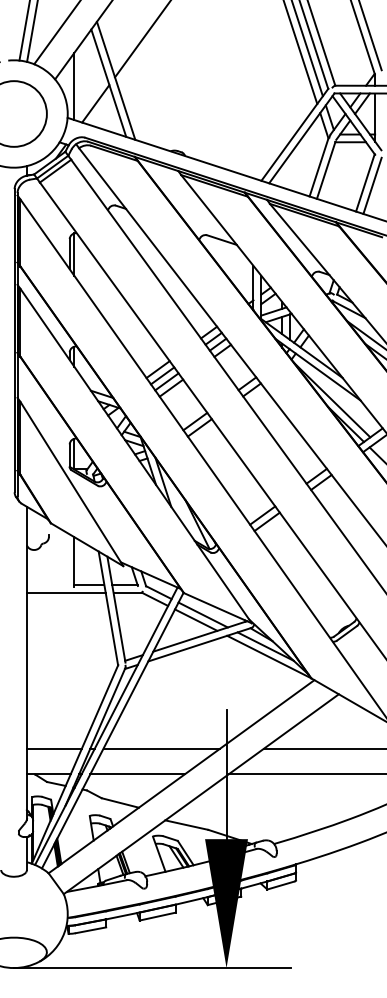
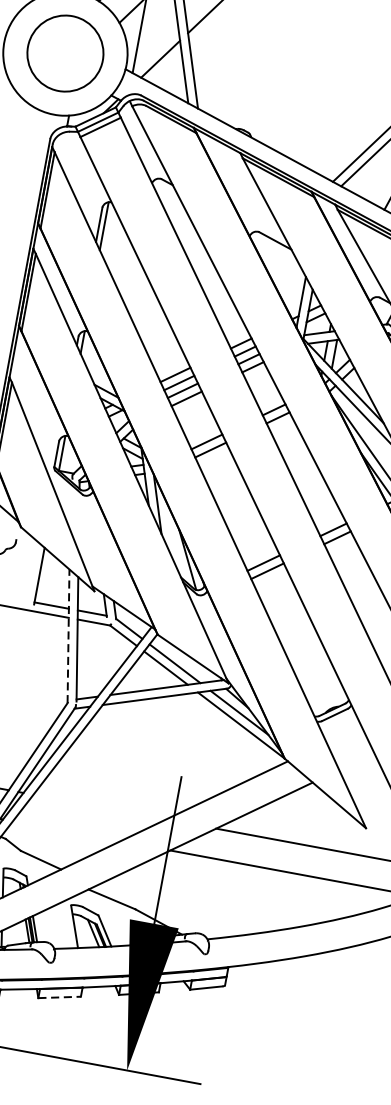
line: (108, 608) -> (68, 636), solid -> dashed
line: (161, 748) -> (99, 806), removed
line: (137, 774) -> (66, 831), removed
line: (158, 916) -> (60, 997), solid -> dashed

